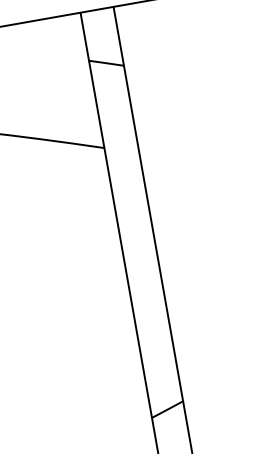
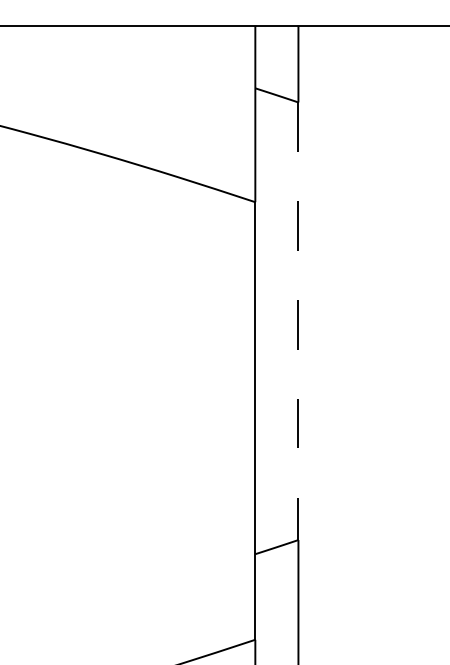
line: (153, 233) -> (298, 321), solid -> dashed

